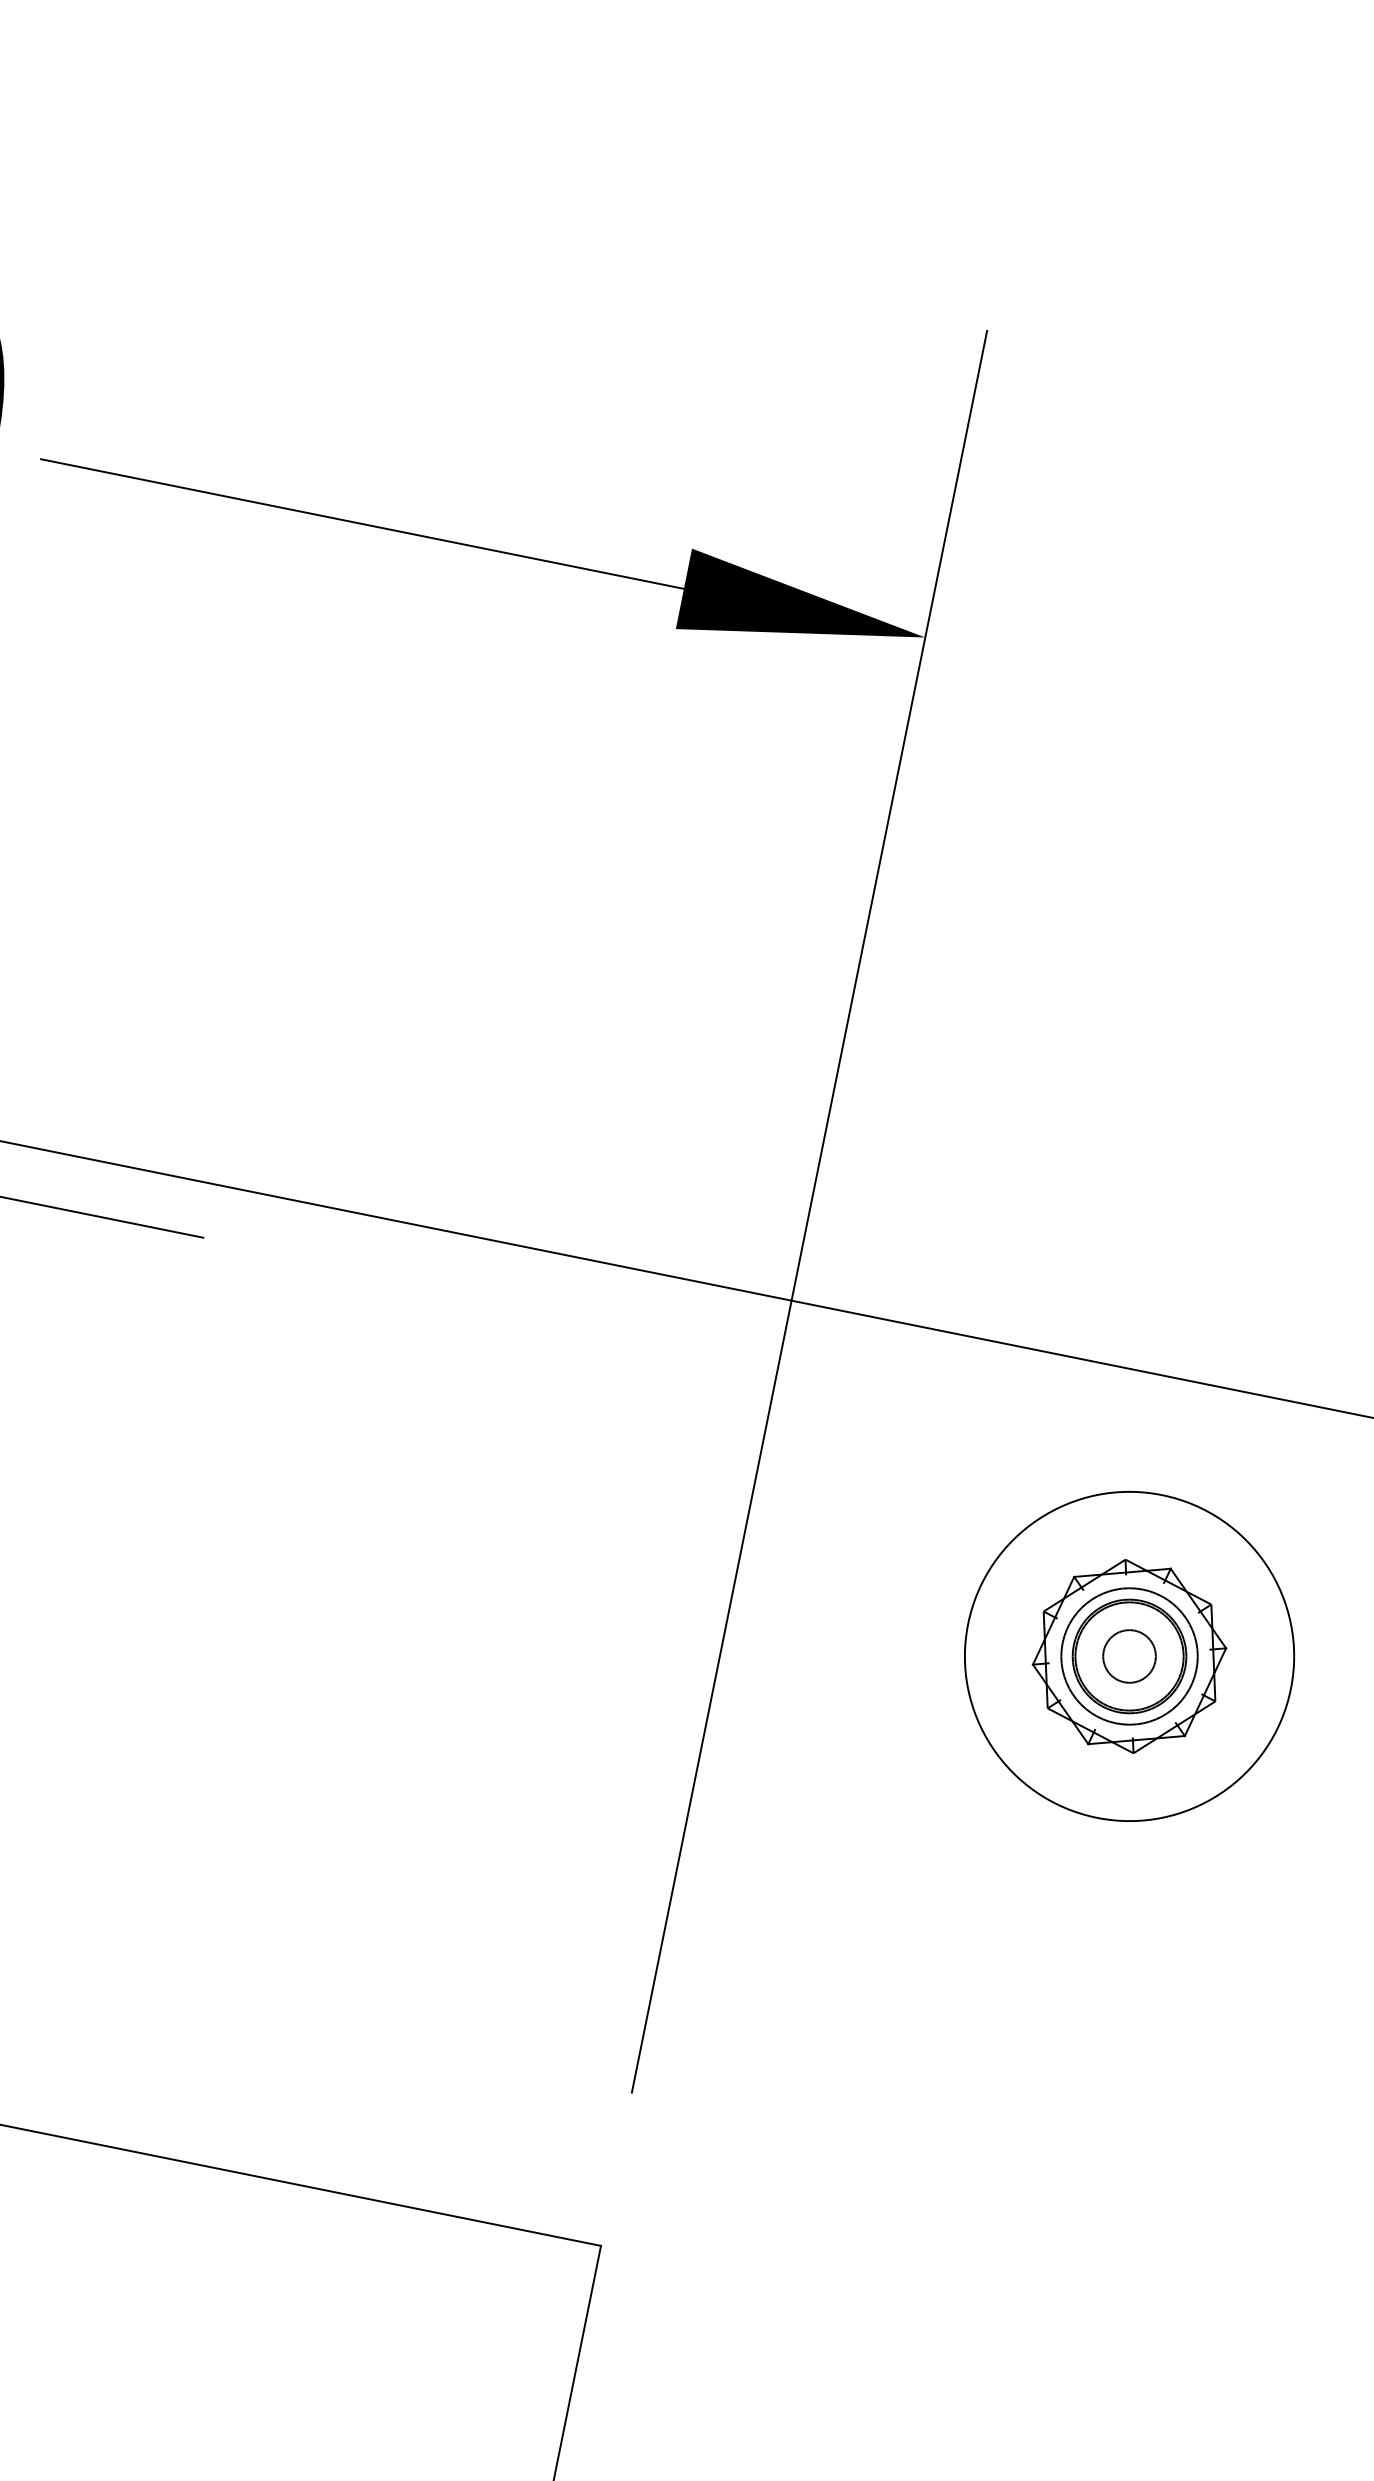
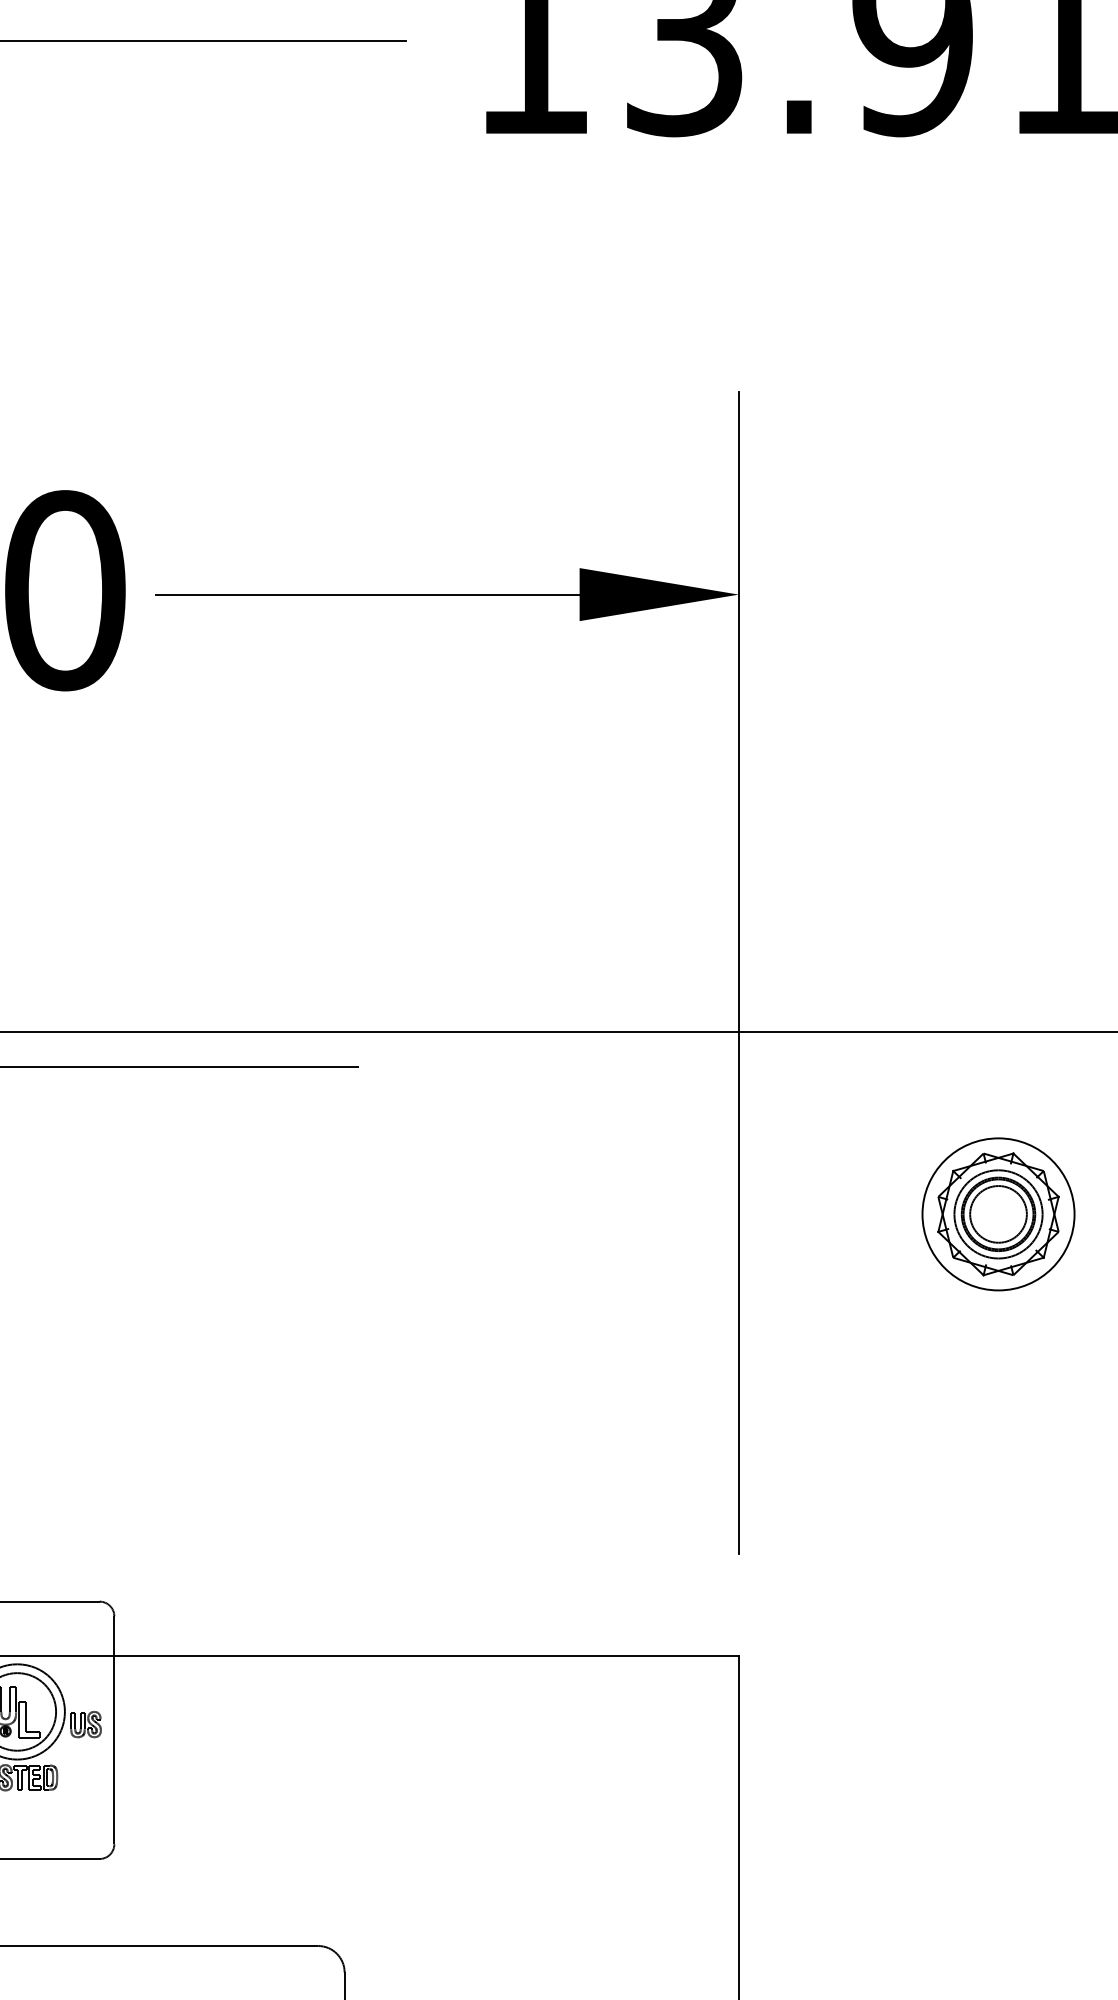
circle: (1129, 1656) -> (998, 1214), size x0.71
circle: (1129, 1656) -> (998, 1214), size x1.67

